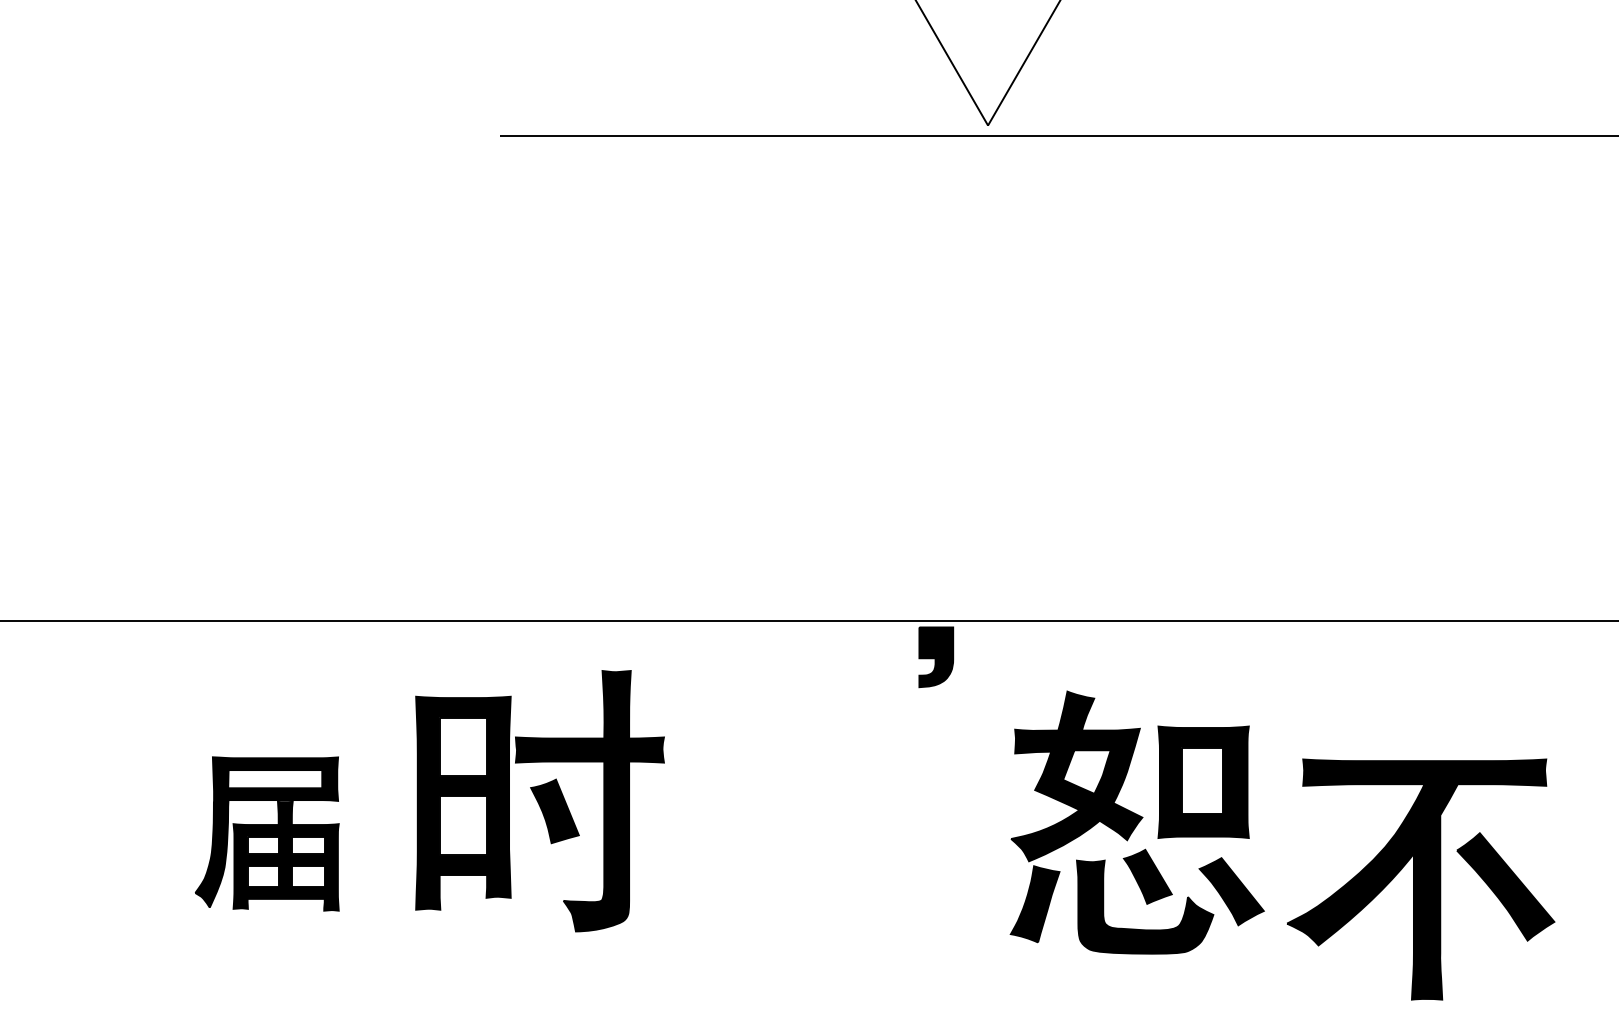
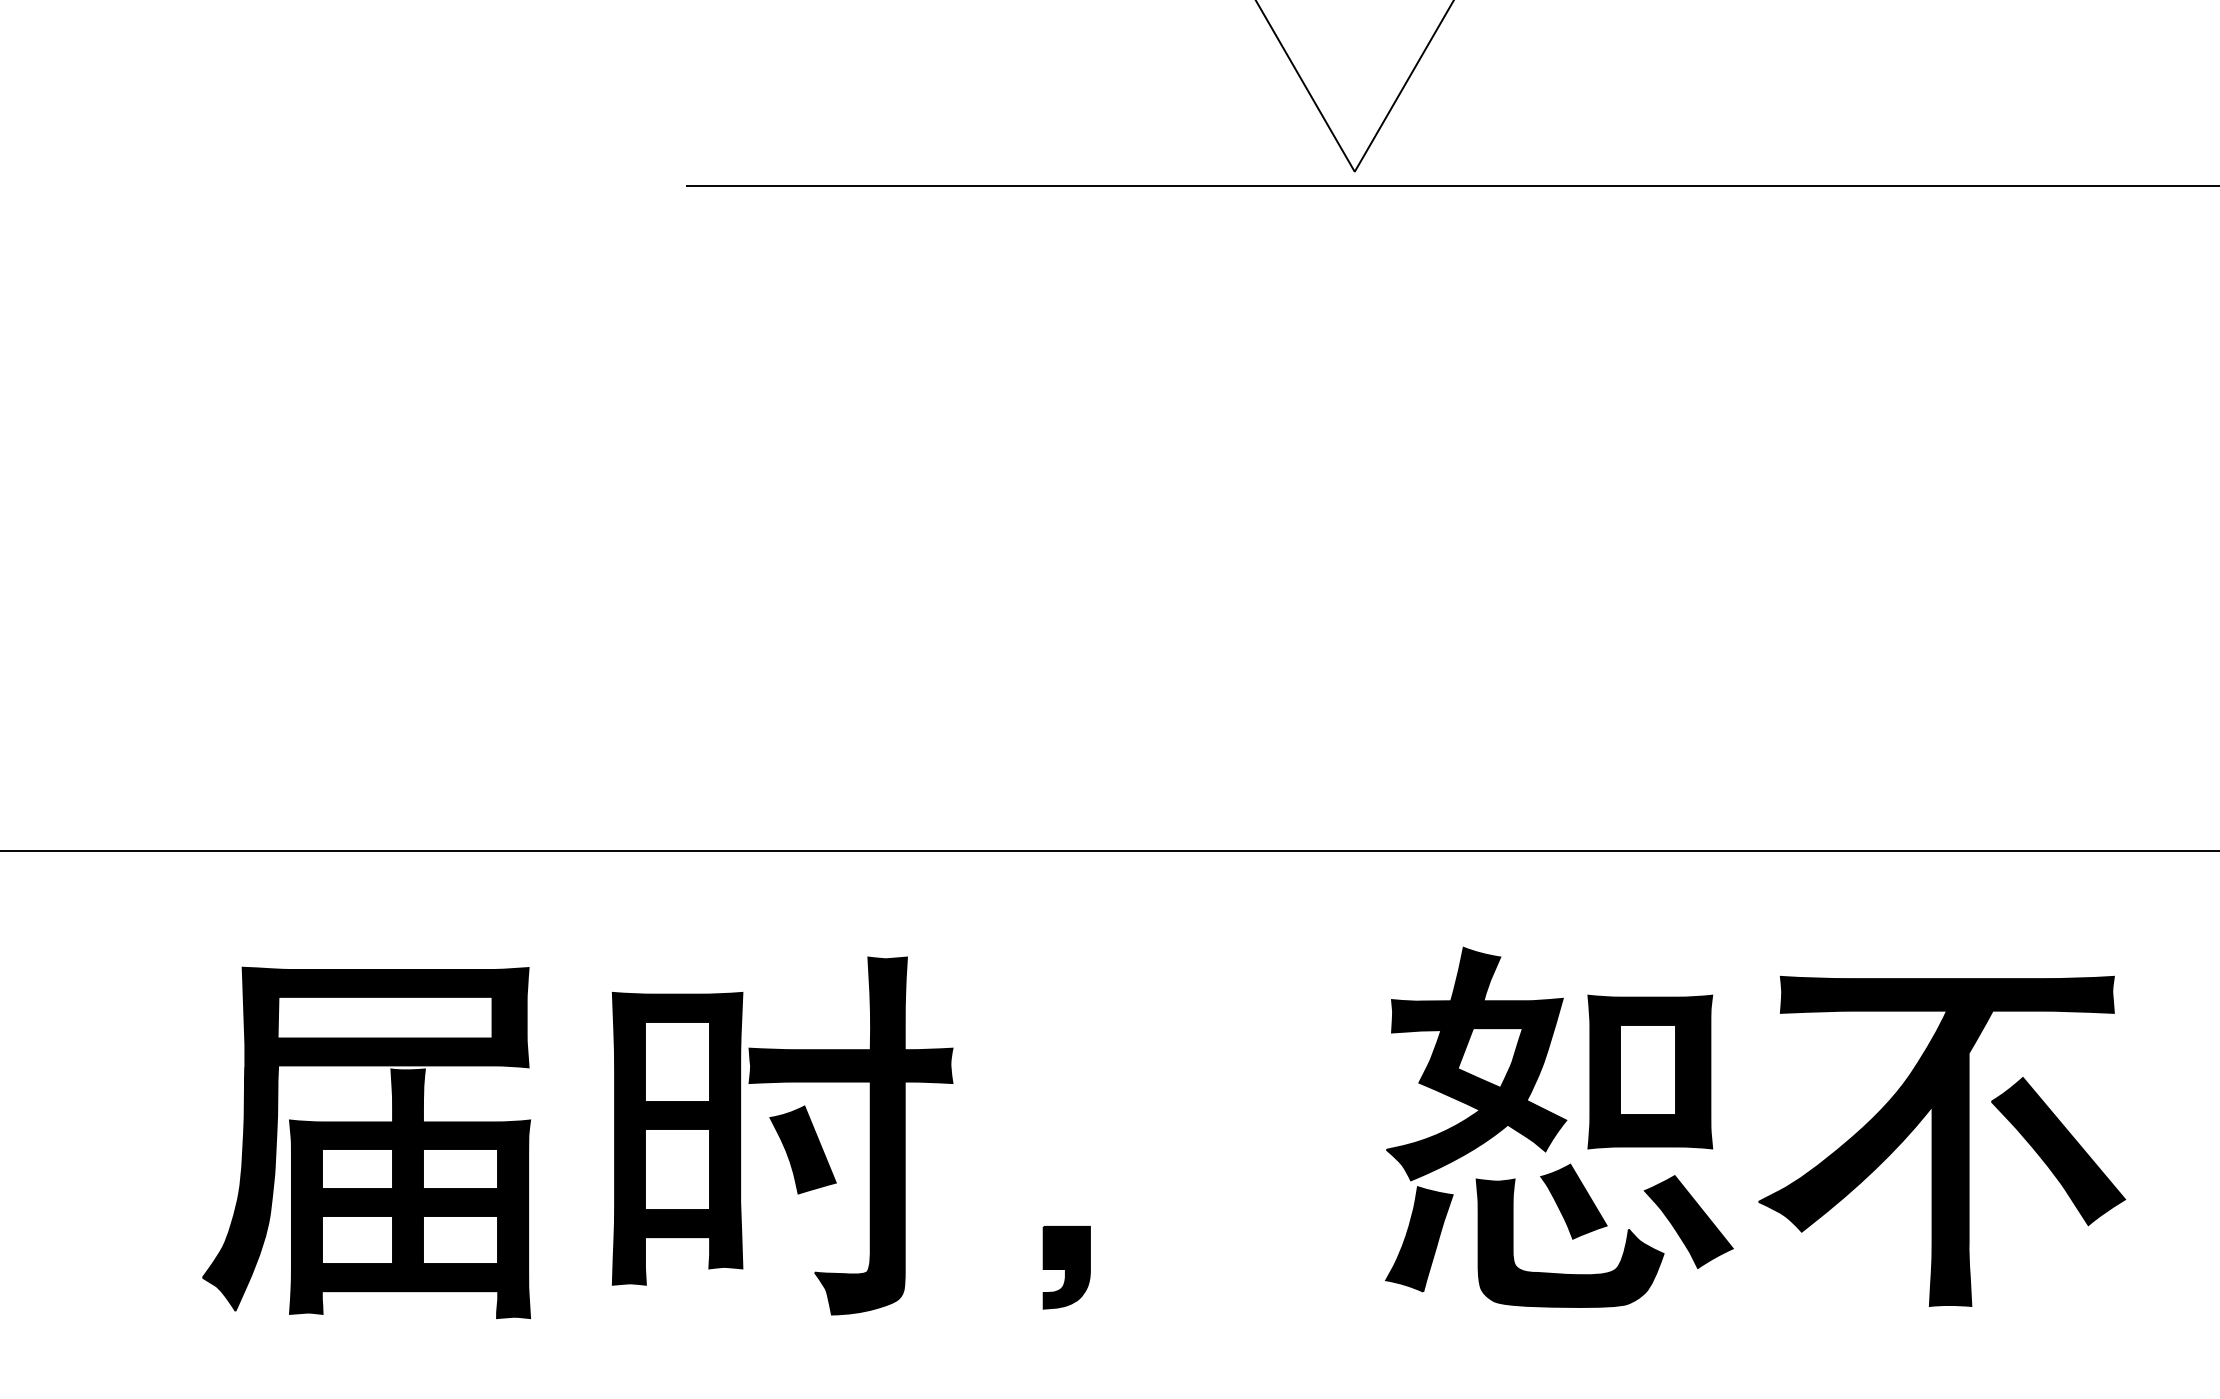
part: (936, 657) -> (1066, 1267), moved
part: (539, 800) -> (782, 1135), moved
part: (267, 833) -> (366, 1142), size x1.67
part: (1421, 878) -> (1942, 1140), moved

